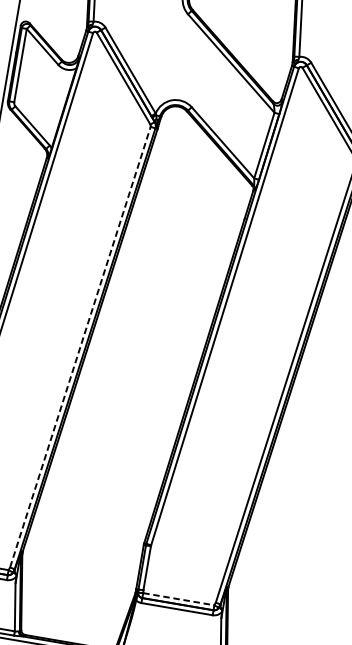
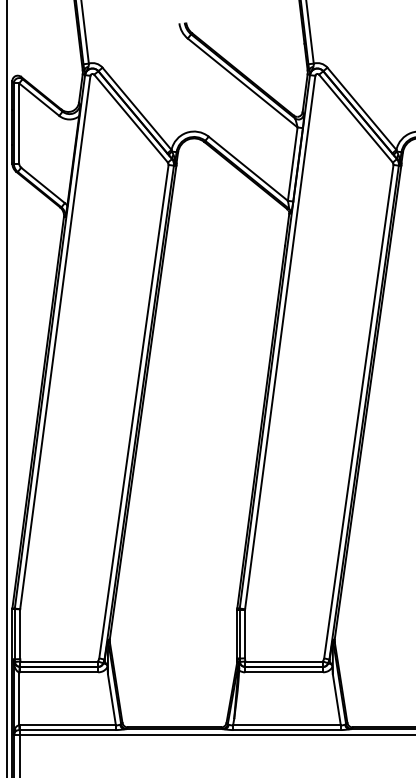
line: (80, 347) -> (134, 411), dashed -> solid
line: (179, 599) -> (284, 661), dashed -> solid

